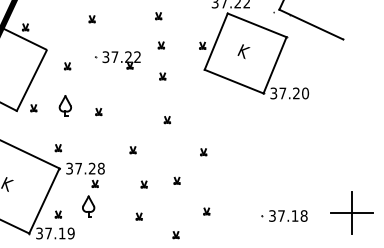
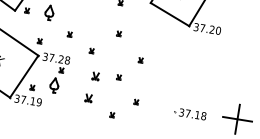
part: (98, 112) -> (69, 34), moved
part: (143, 184) -> (95, 76), size x1.6
part: (138, 216) -> (88, 98), size x1.6

